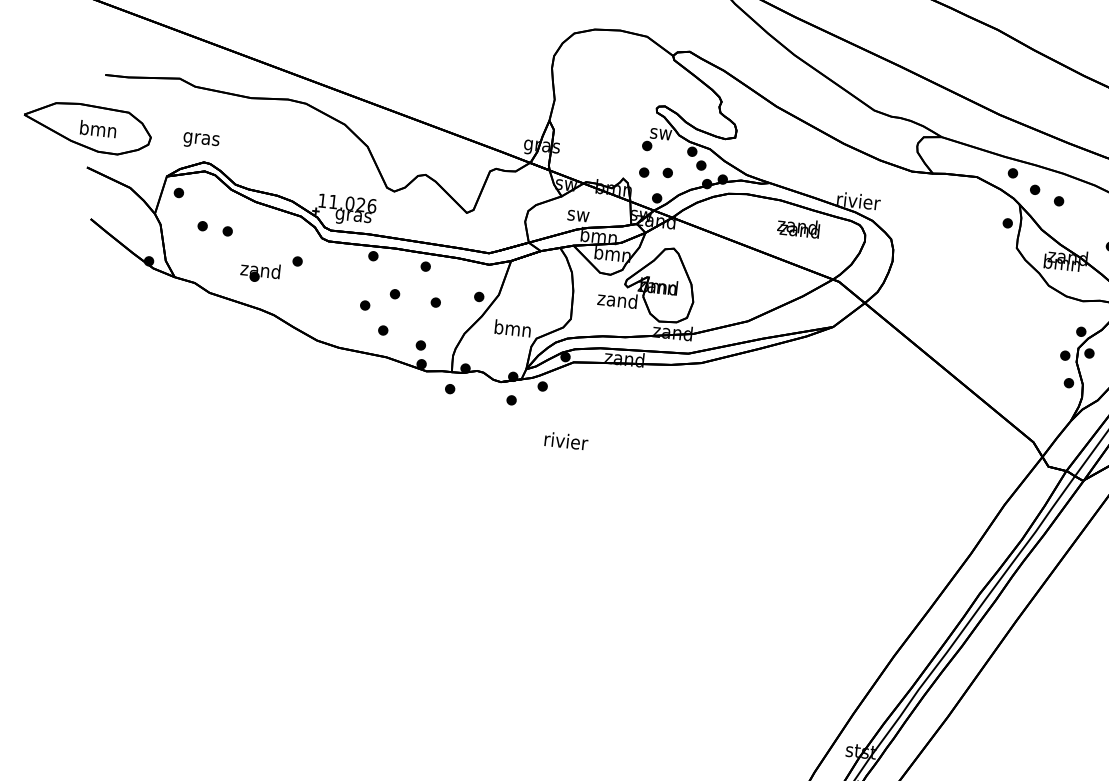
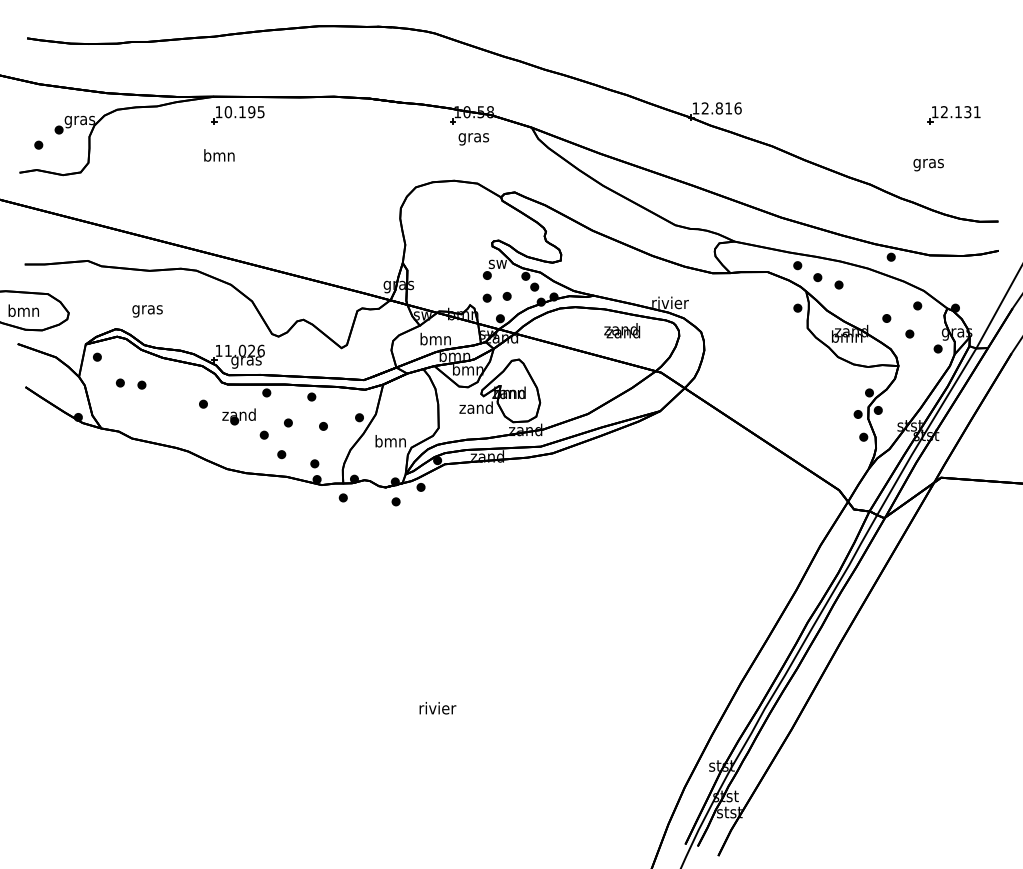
text: (201, 141) -> (147, 311), moved
text: (578, 213) -> (435, 338), sw -> bmn
part: (259, 272) -> (238, 416), moved
text: (565, 441) -> (437, 708), moved

